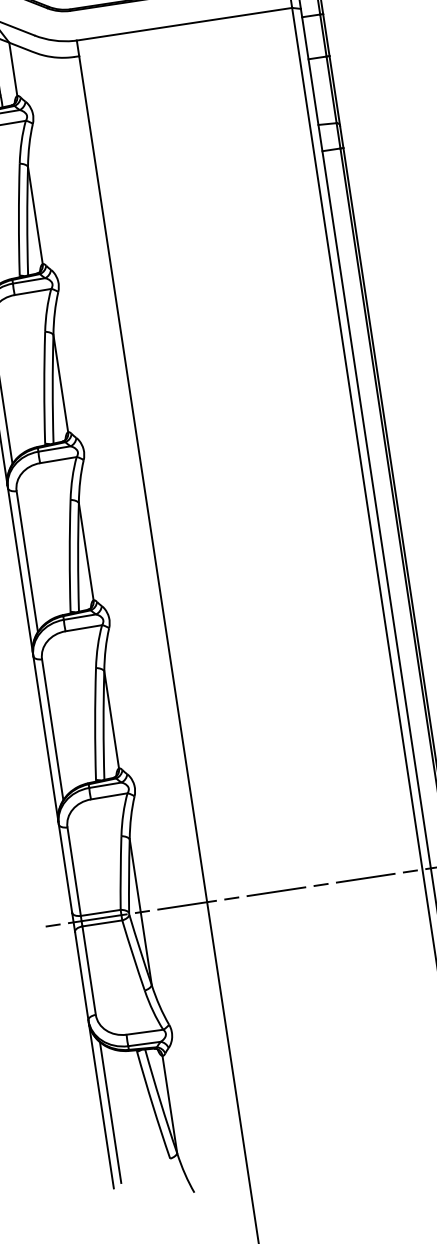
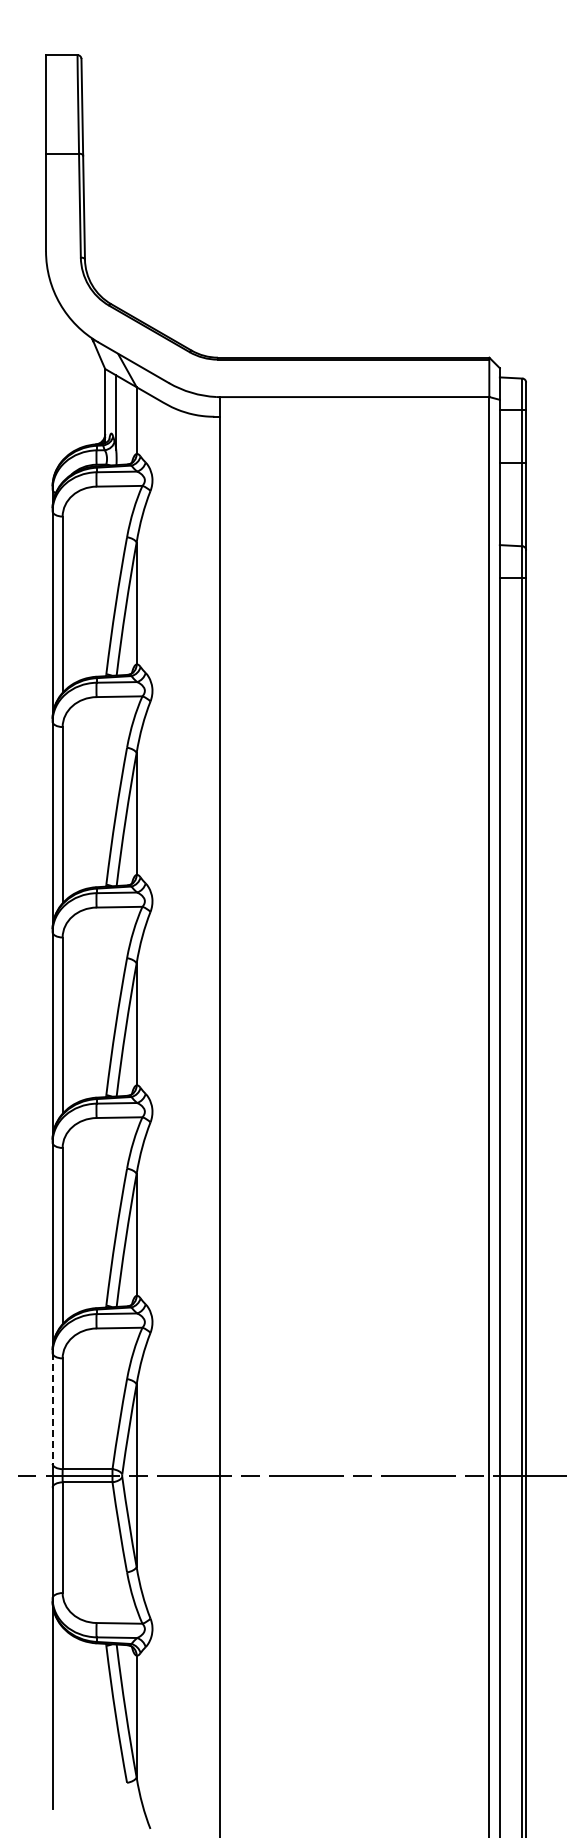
line: (65, 869) -> (52, 1409), solid -> dashed
line: (110, 1112) -> (62, 1715), removed

